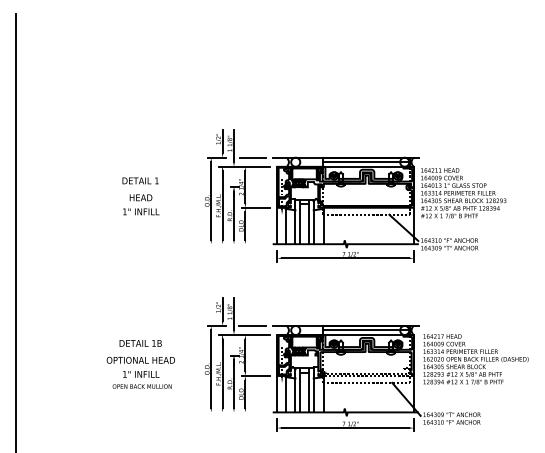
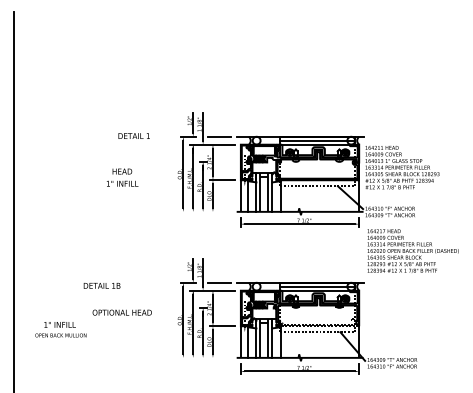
text: (140, 180) -> (134, 135), moved
text: (140, 343) -> (101, 285), moved
text: (475, 359) -> (412, 251), moved
text: (141, 379) -> (60, 329), moved

